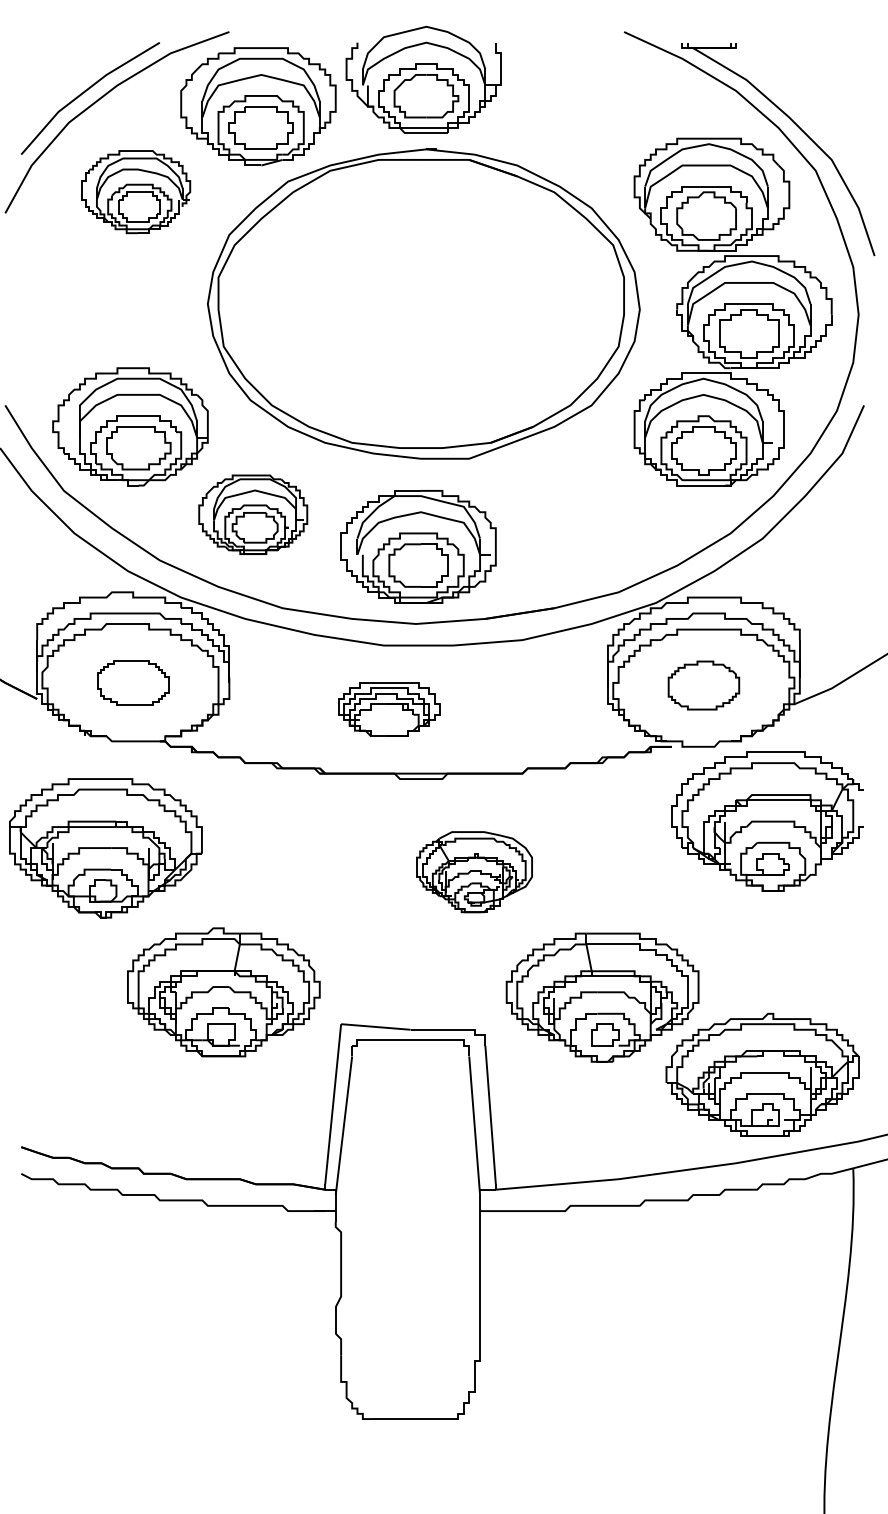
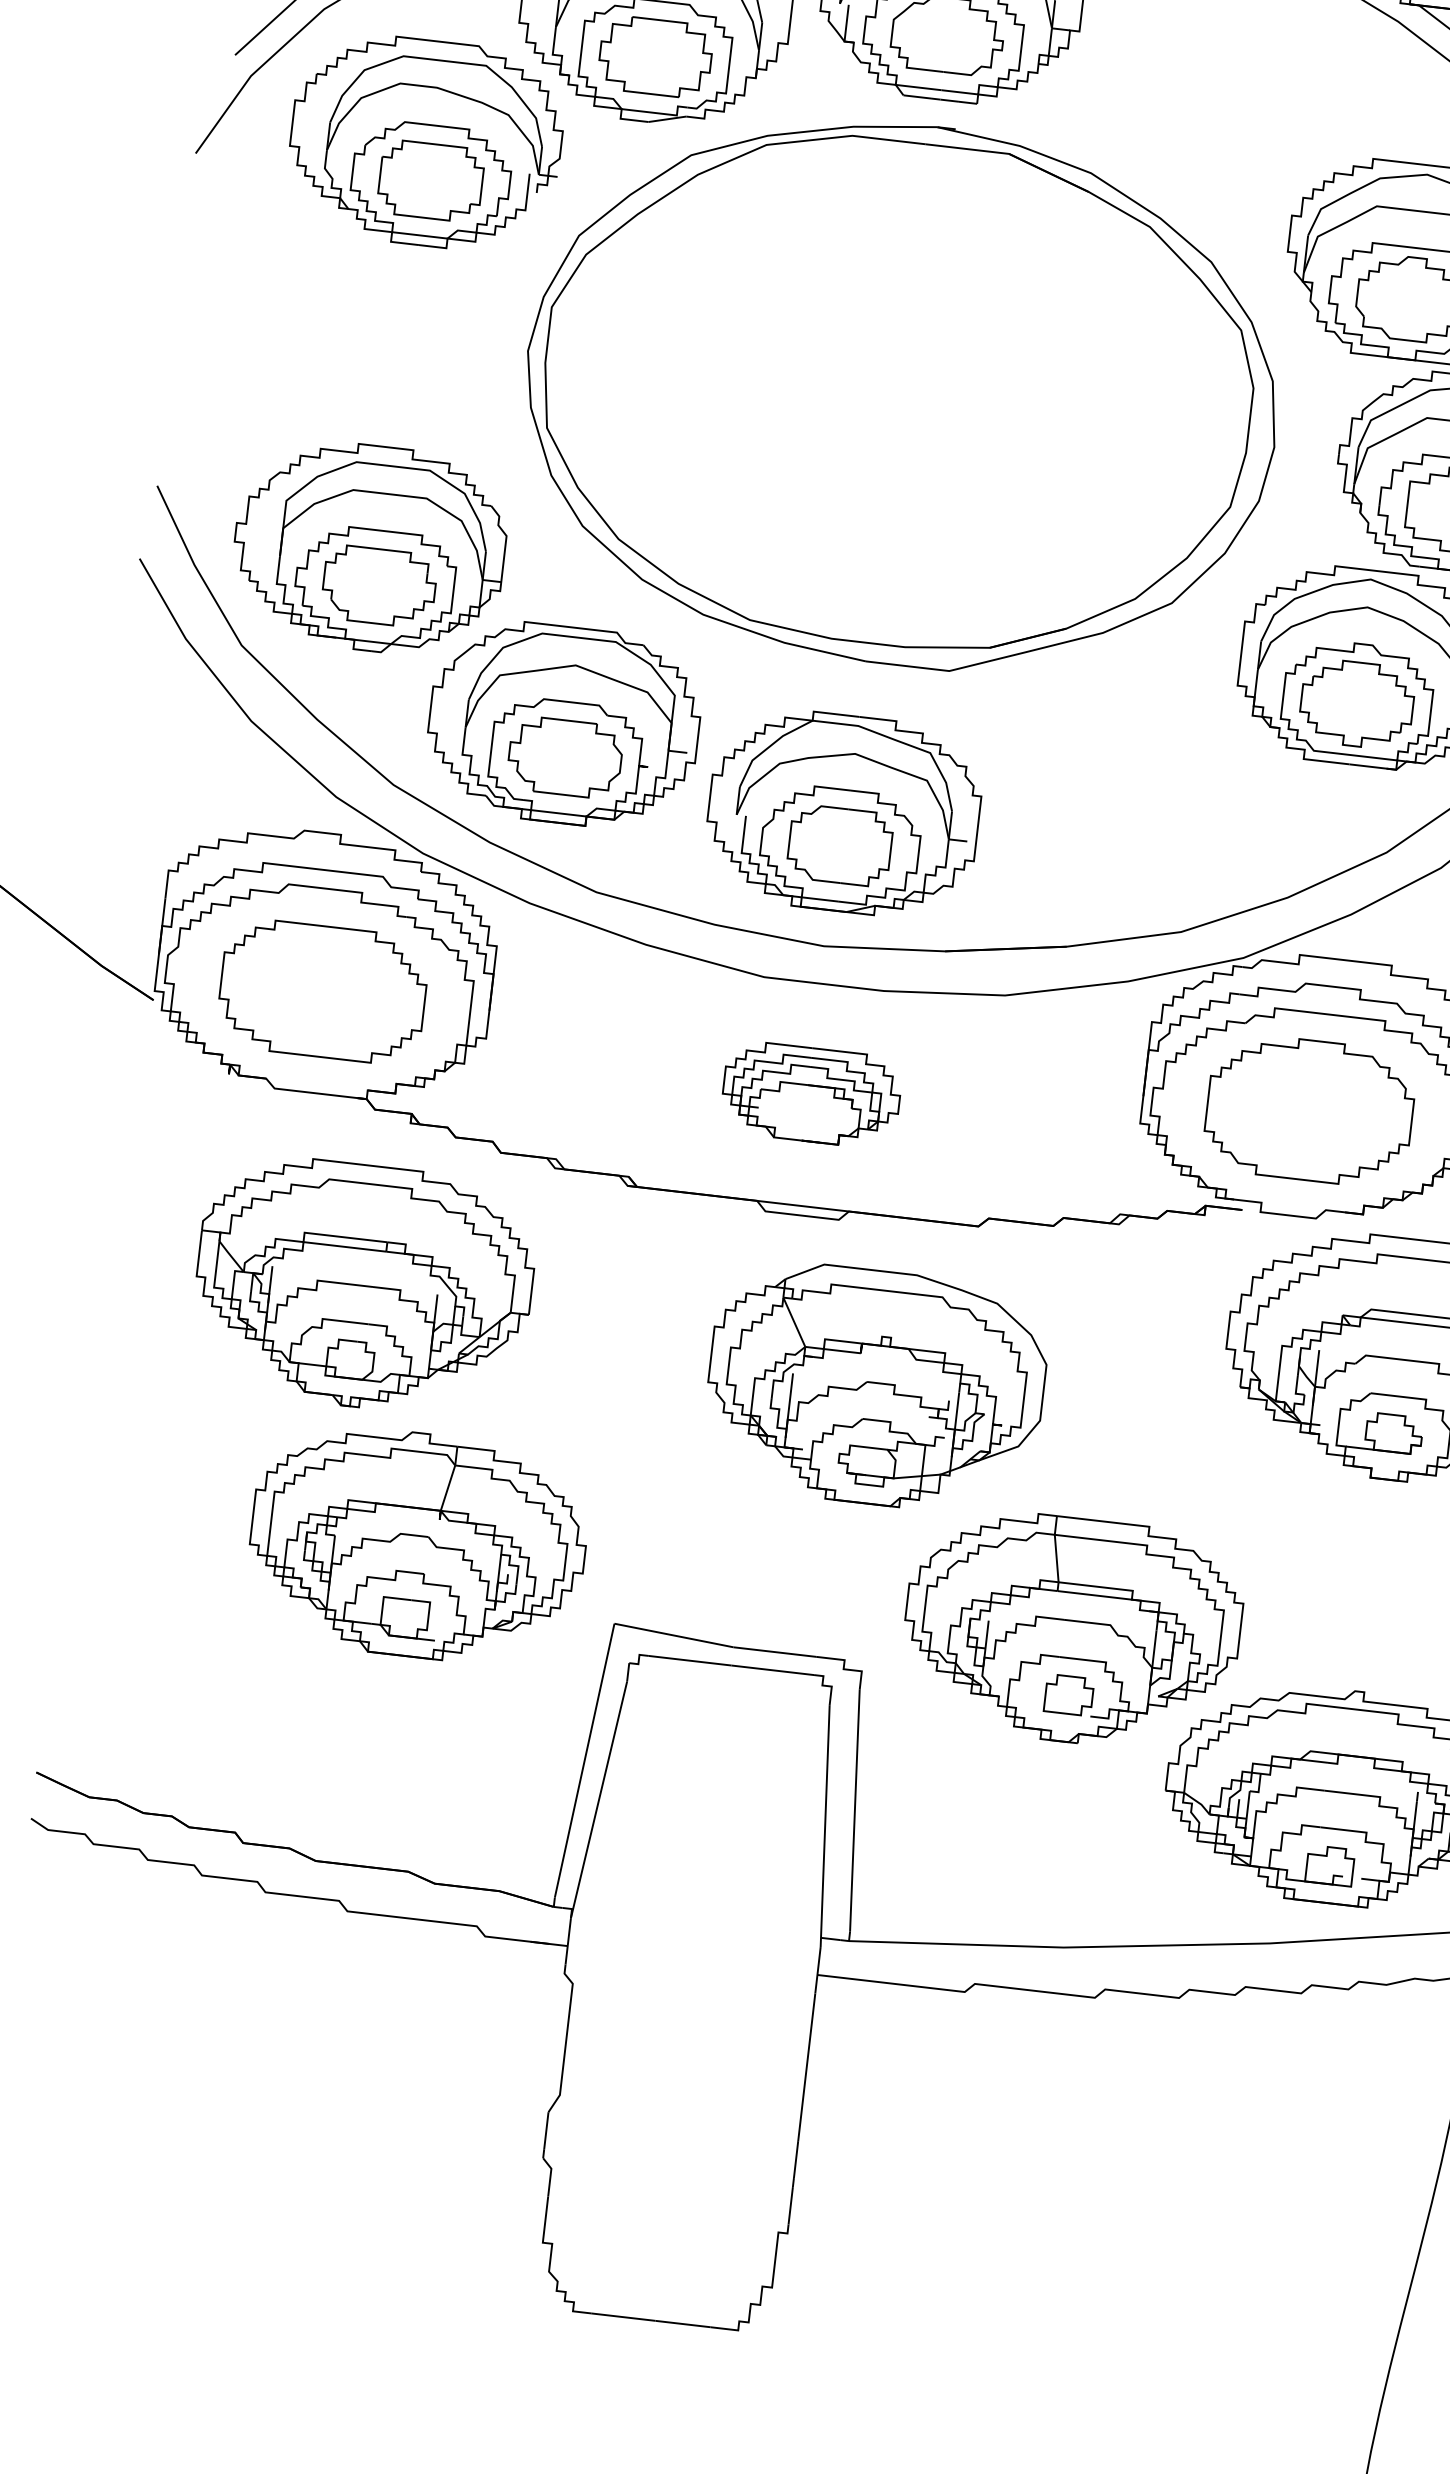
part: (136, 191) -> (427, 141), size x1.43
part: (253, 514) -> (564, 724), size x1.43
part: (133, 682) -> (323, 990), size x1.67
part: (703, 685) -> (1309, 1110), size x1.67
part: (389, 709) -> (811, 1094), moved
part: (105, 848) -> (363, 1286), moved
part: (474, 871) -> (875, 1386), size x1.67

